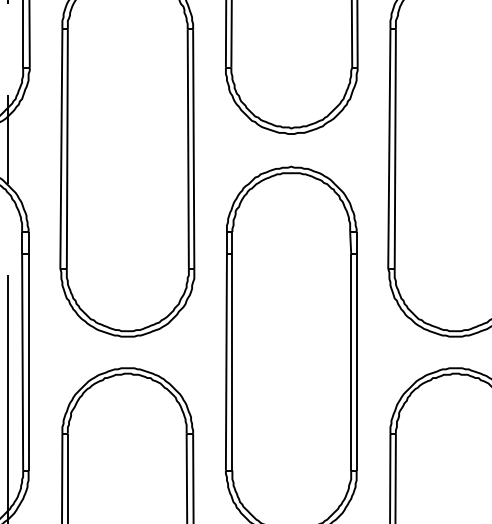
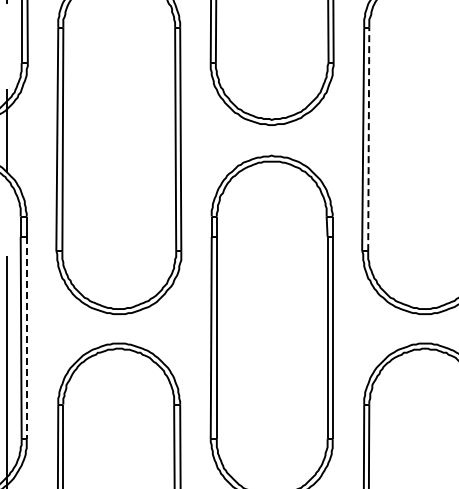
line: (395, 149) -> (368, 139), solid -> dashed
line: (28, 362) -> (26, 338), solid -> dashed

